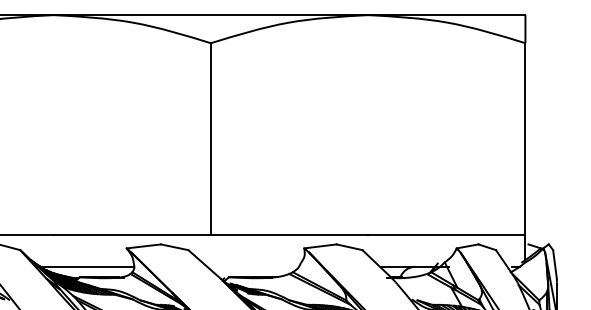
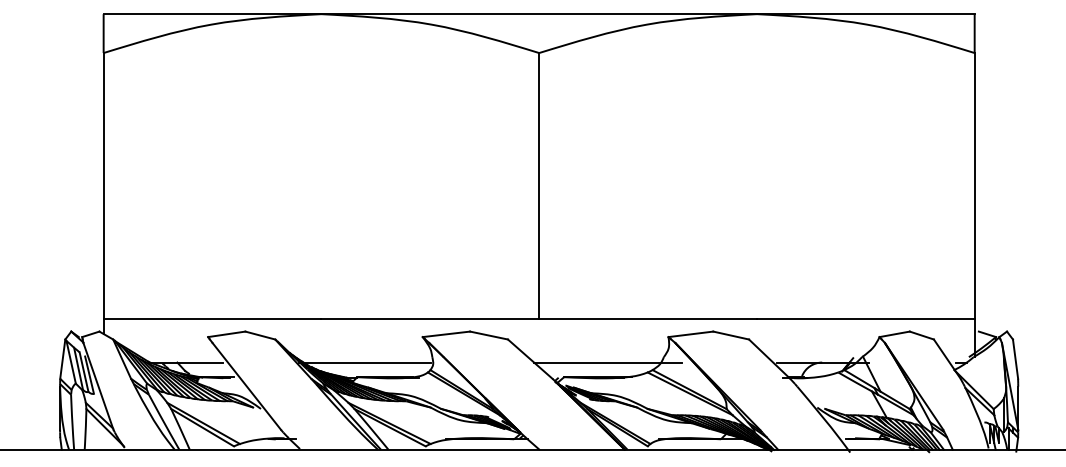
line: (260, 266) -> (608, 362), added

